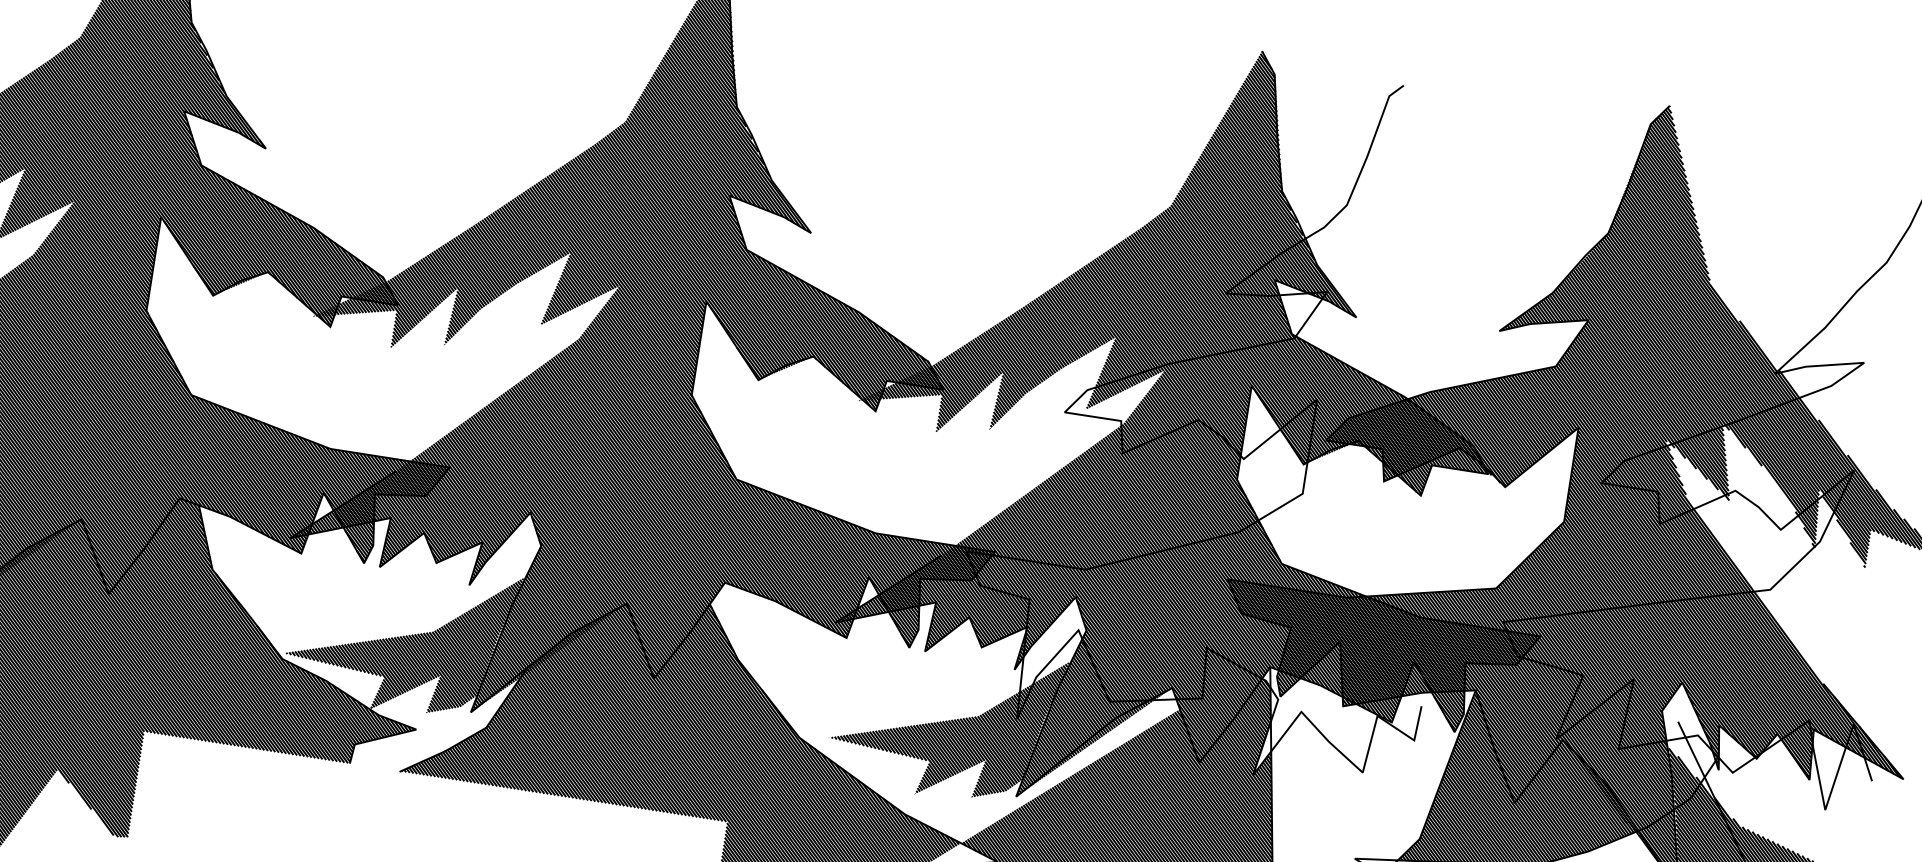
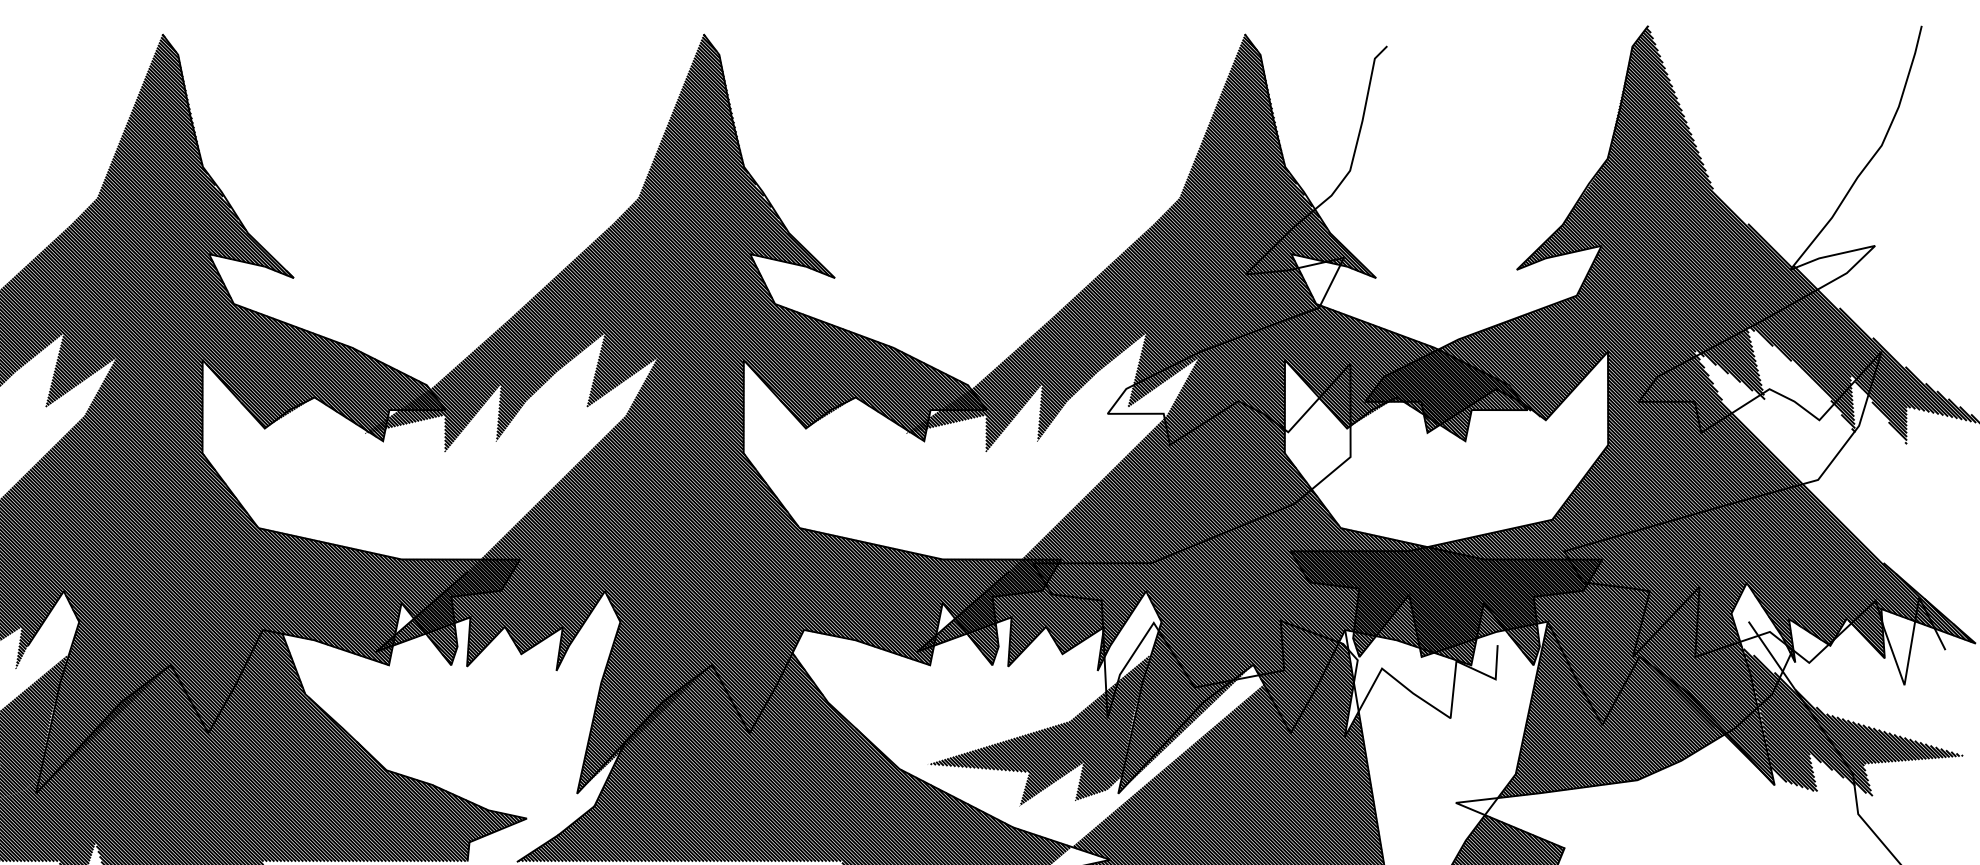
hatch: (400, 637) -> (497, 731), removed

